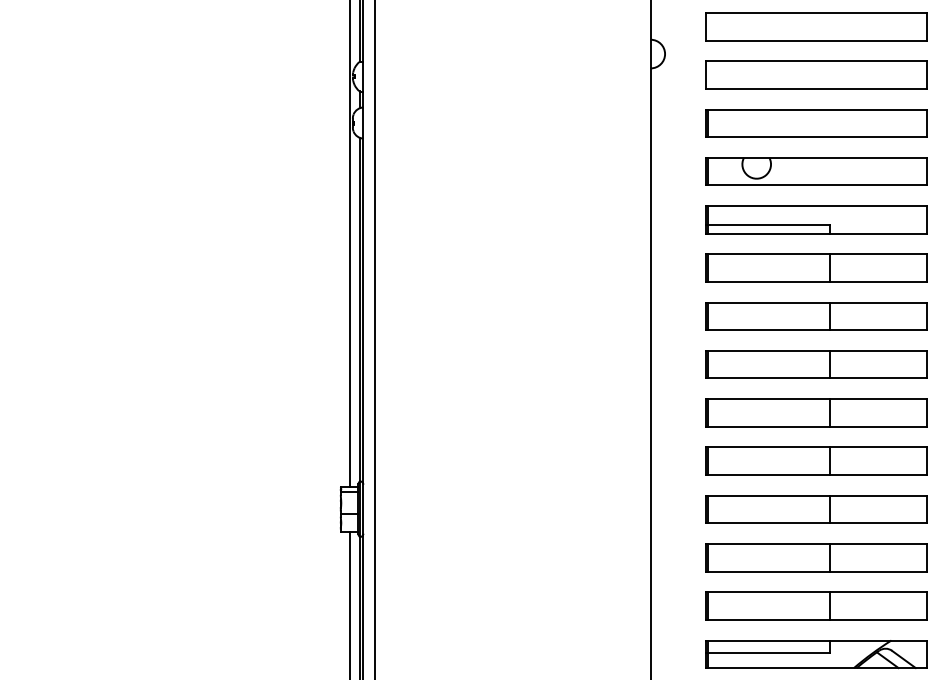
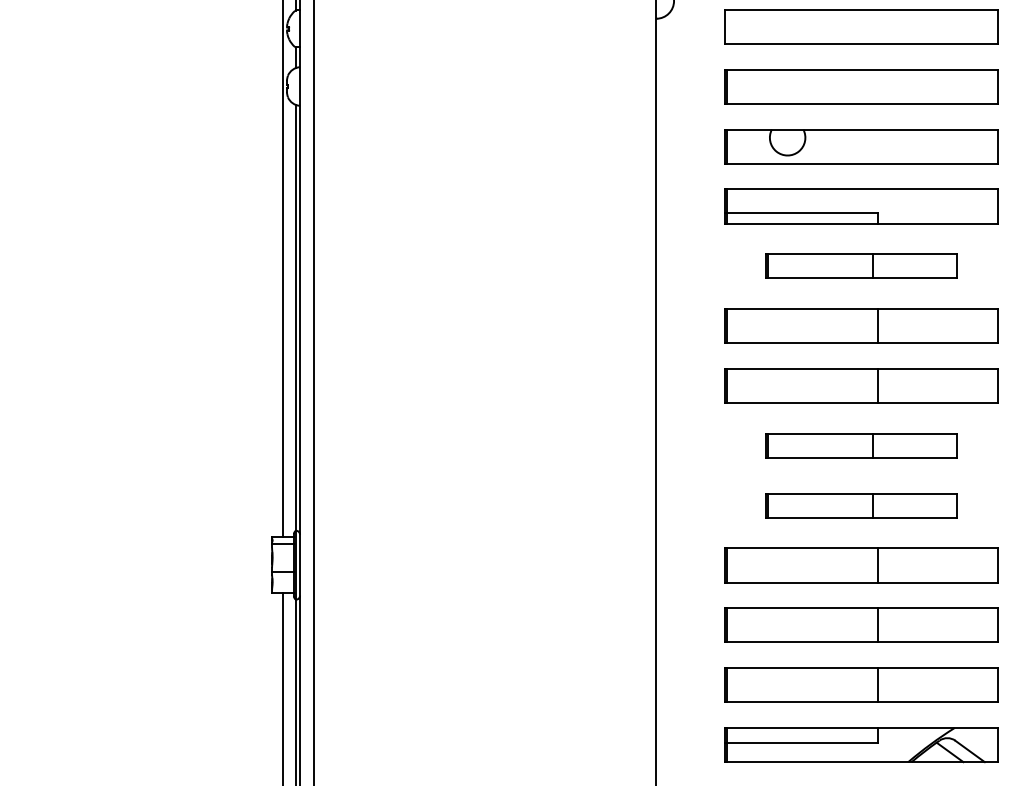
part: (816, 267) -> (861, 265), size x0.7
part: (816, 412) -> (861, 445), size x0.7
part: (816, 460) -> (861, 504), size x0.7

